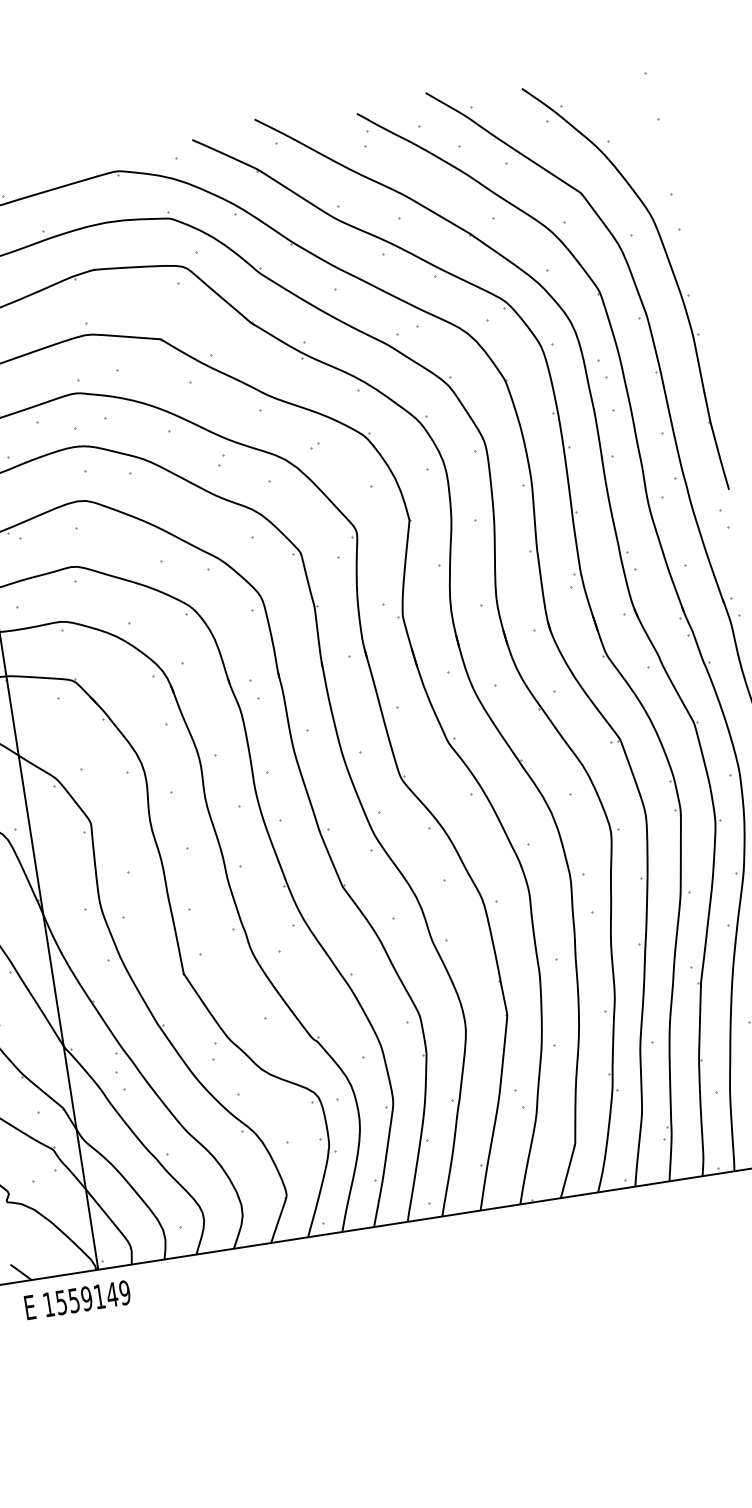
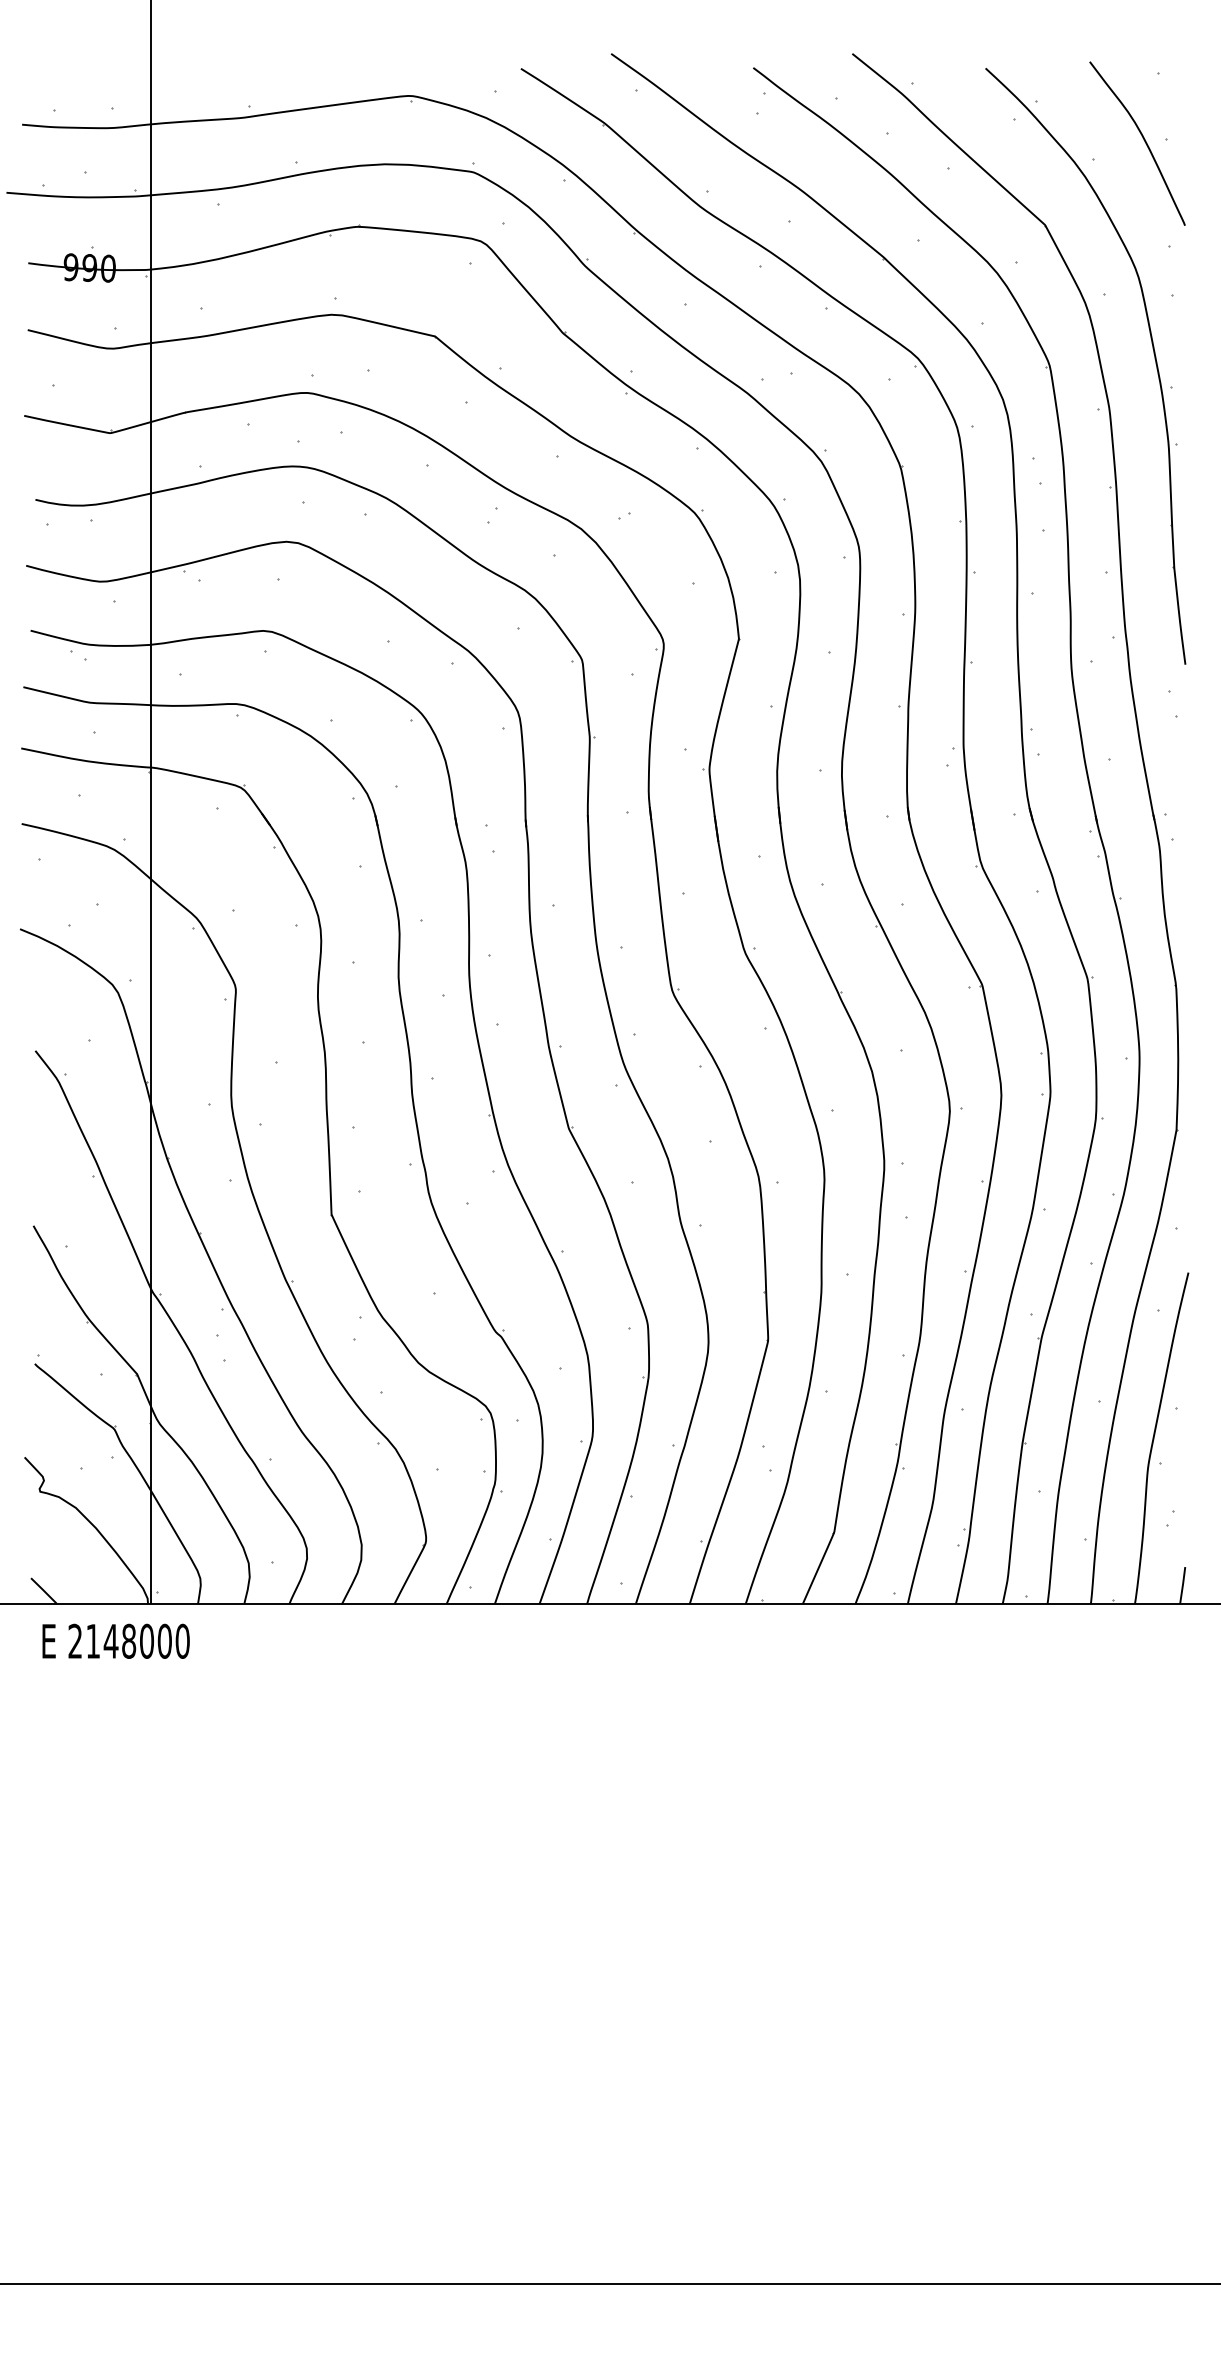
curve: (641, 122) -> (1143, 140), added
text: (86, 1298) -> (128, 1640), 1559149 -> 2148000

